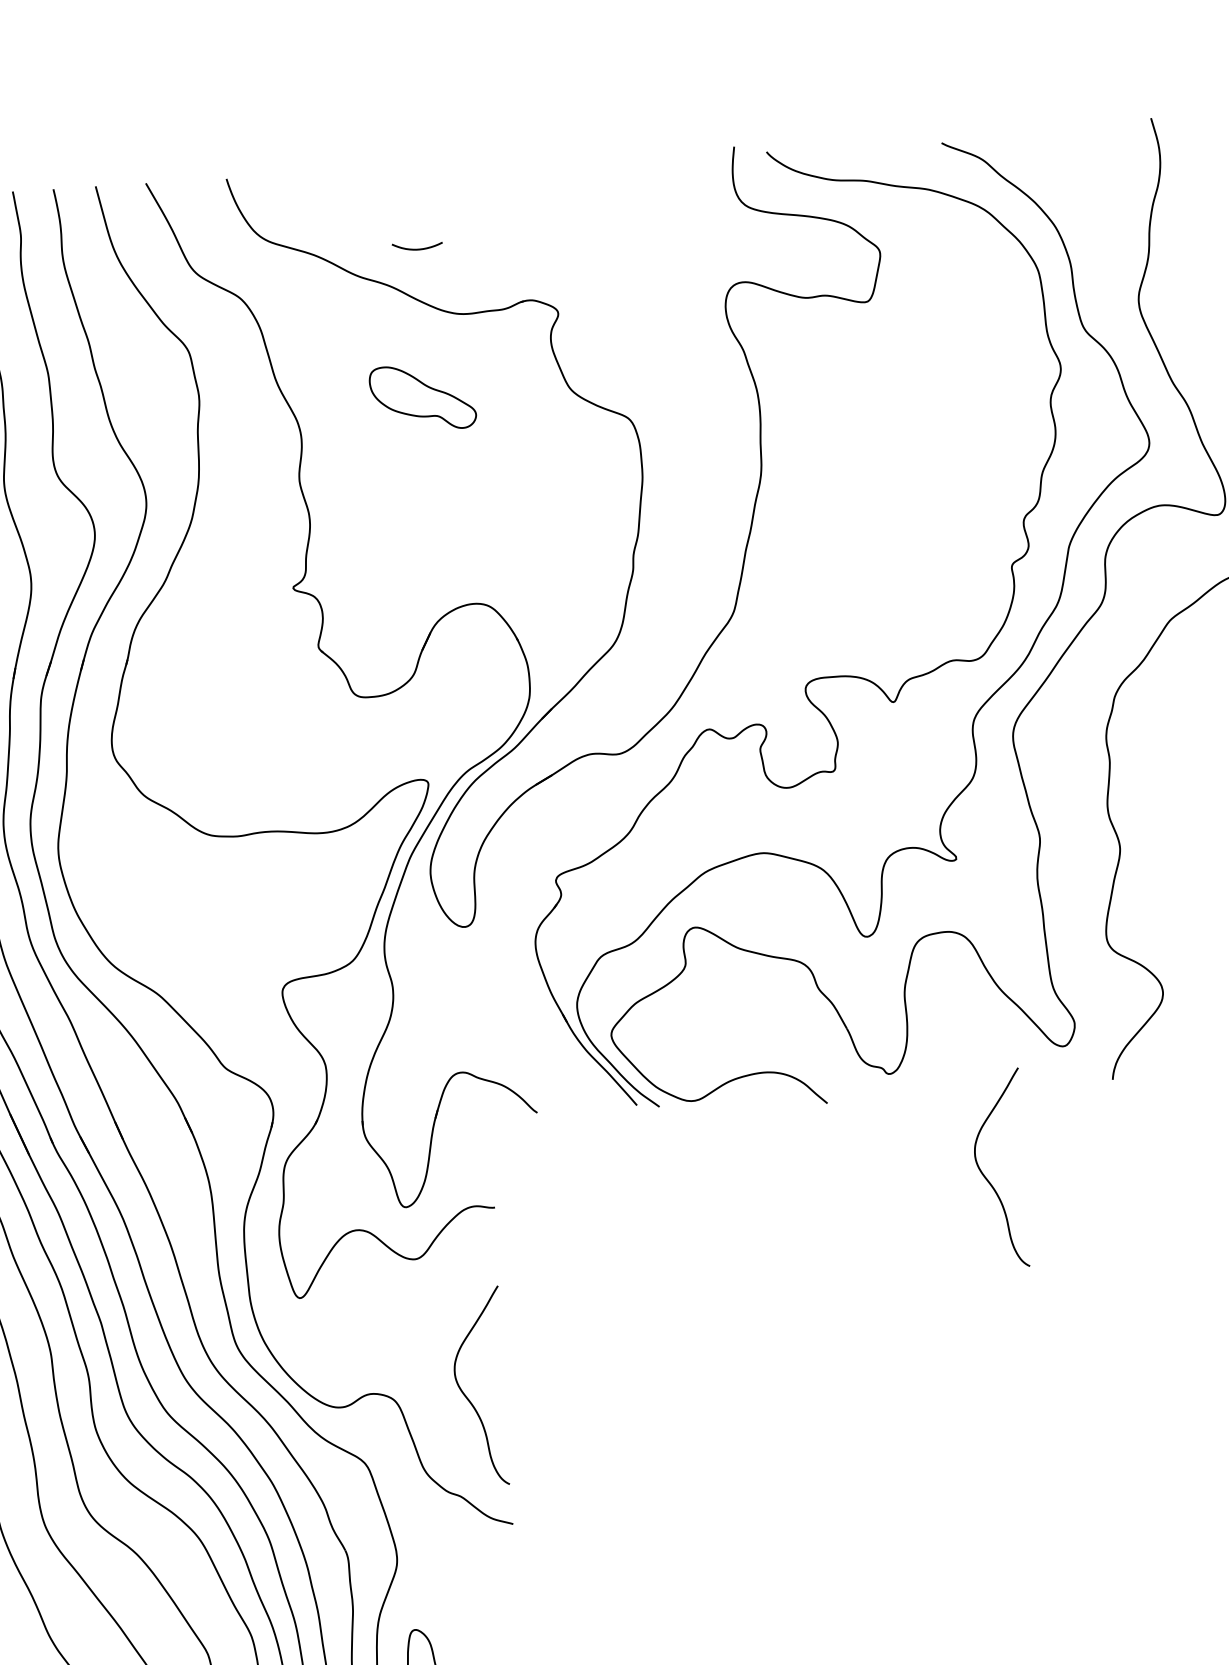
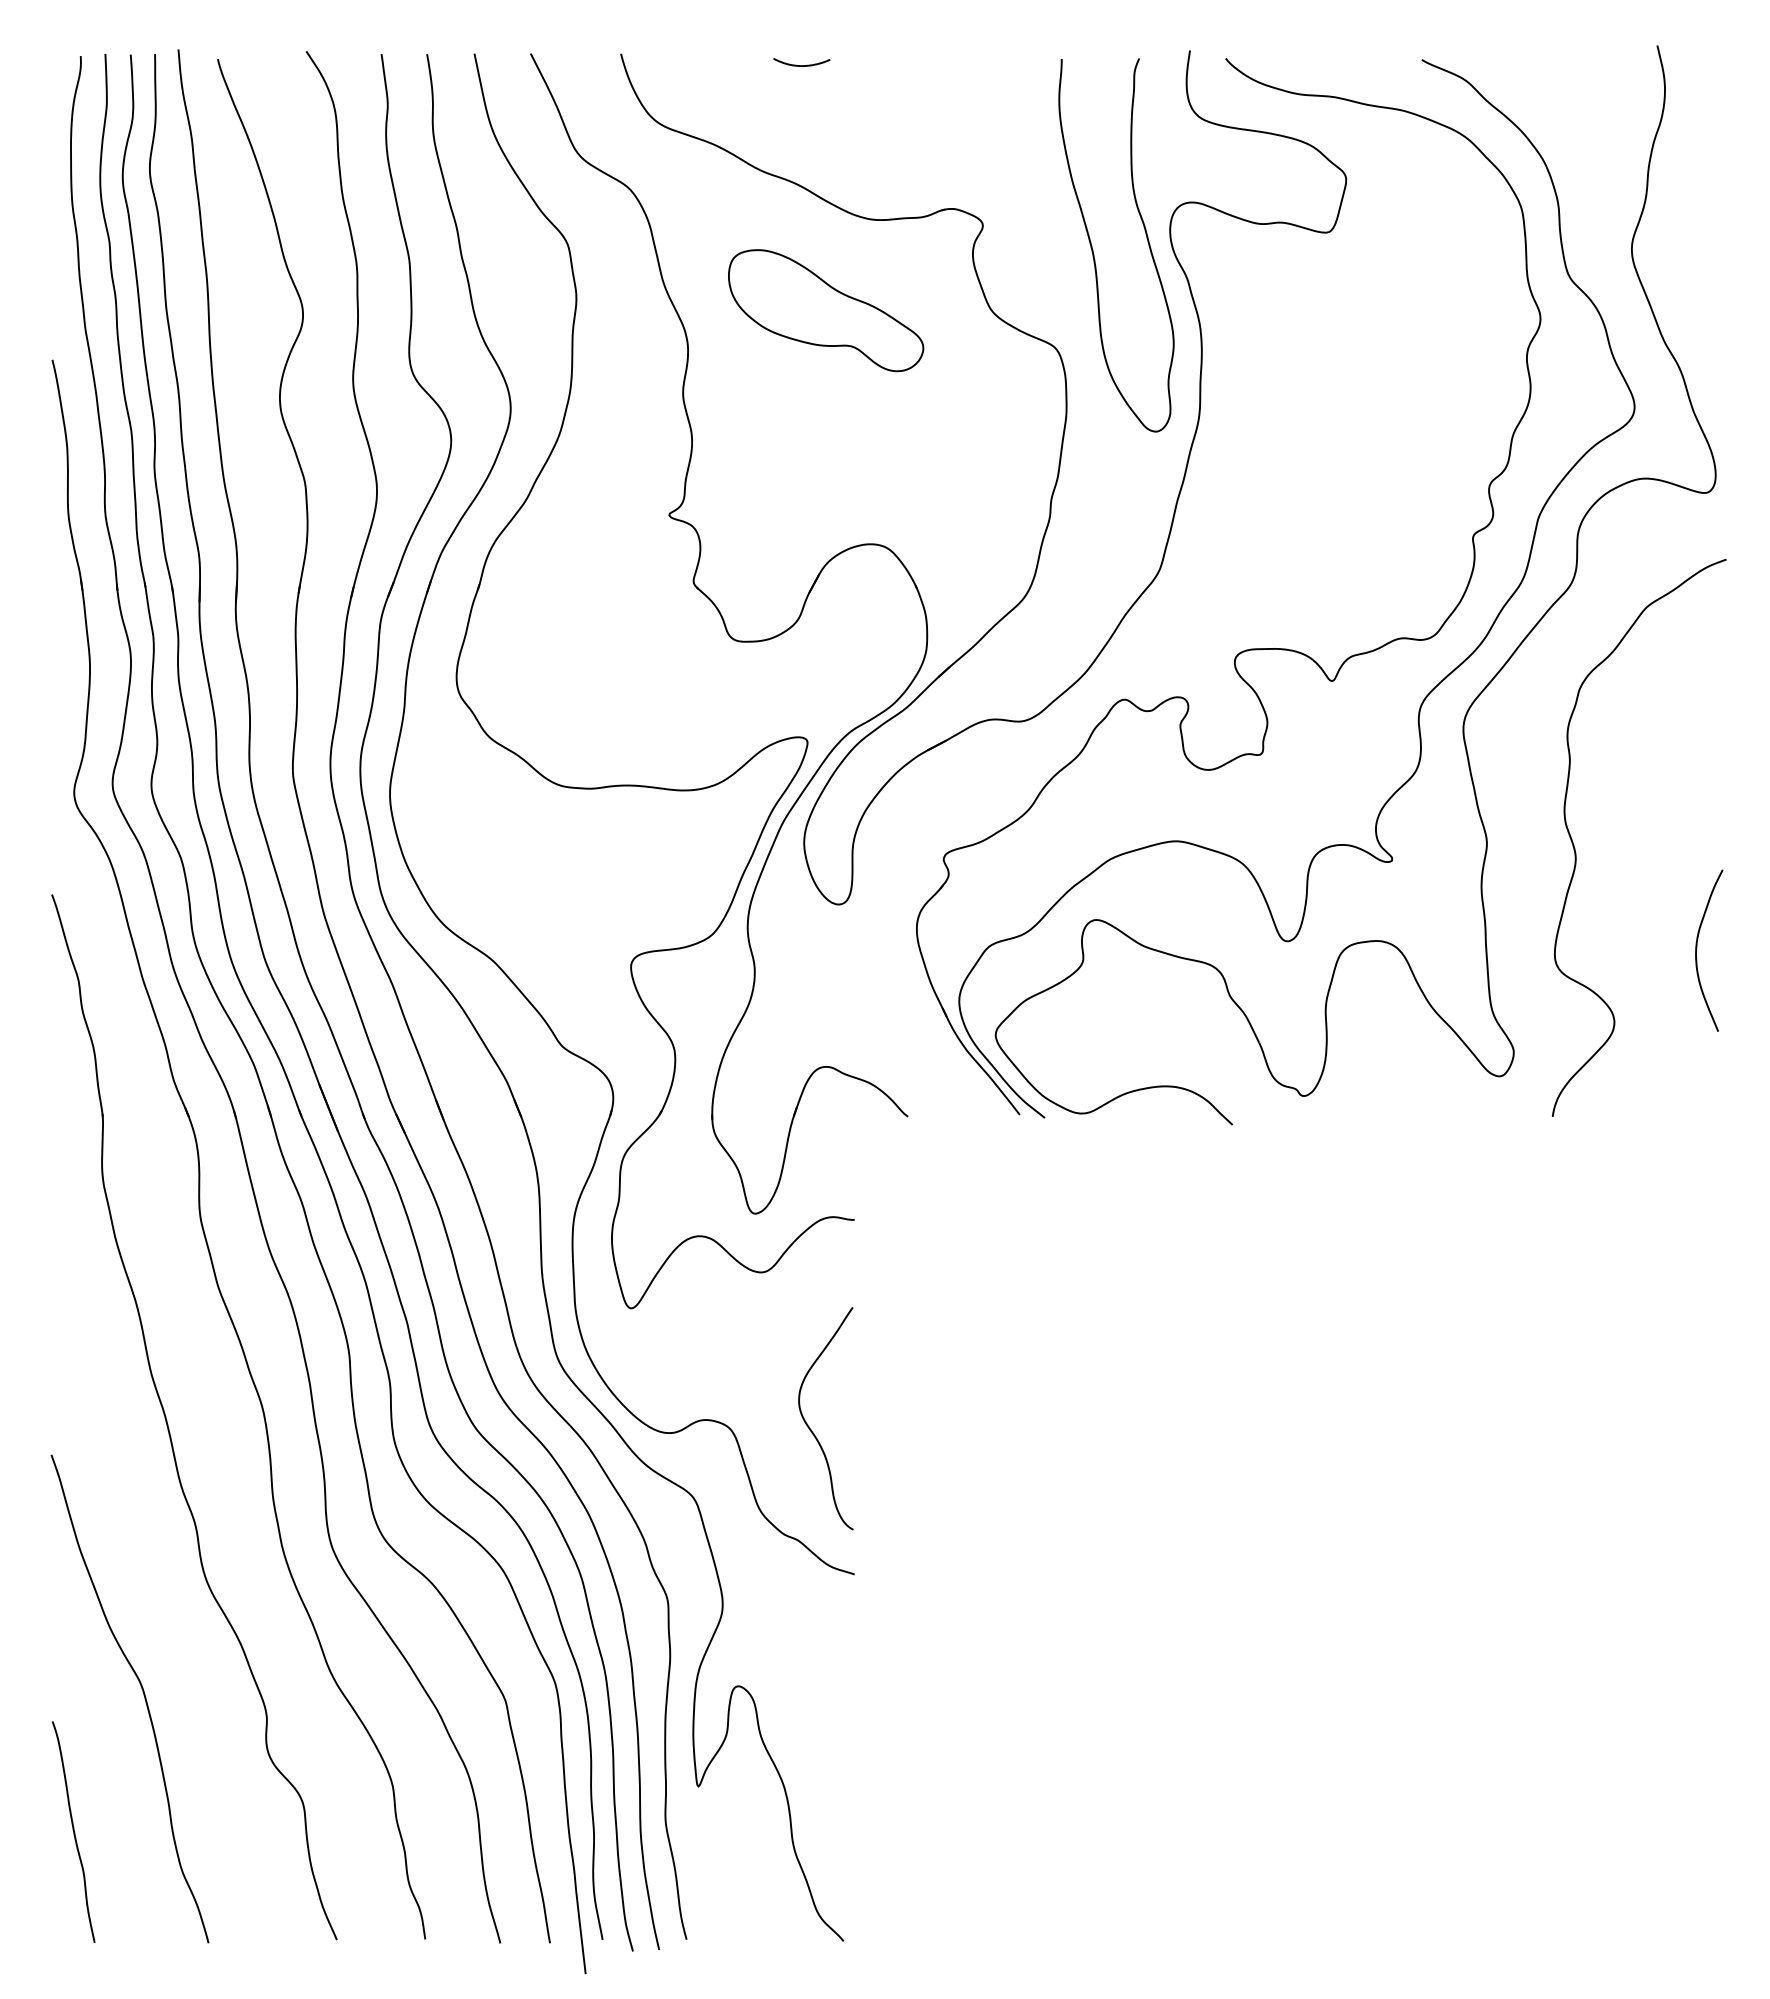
curve: (417, 249) -> (801, 65), moved
curve: (658, 329) -> (1093, 249), added
part: (423, 397) -> (826, 310), size x1.67
curve: (988, 1179) -> (1407, 1220), removed

